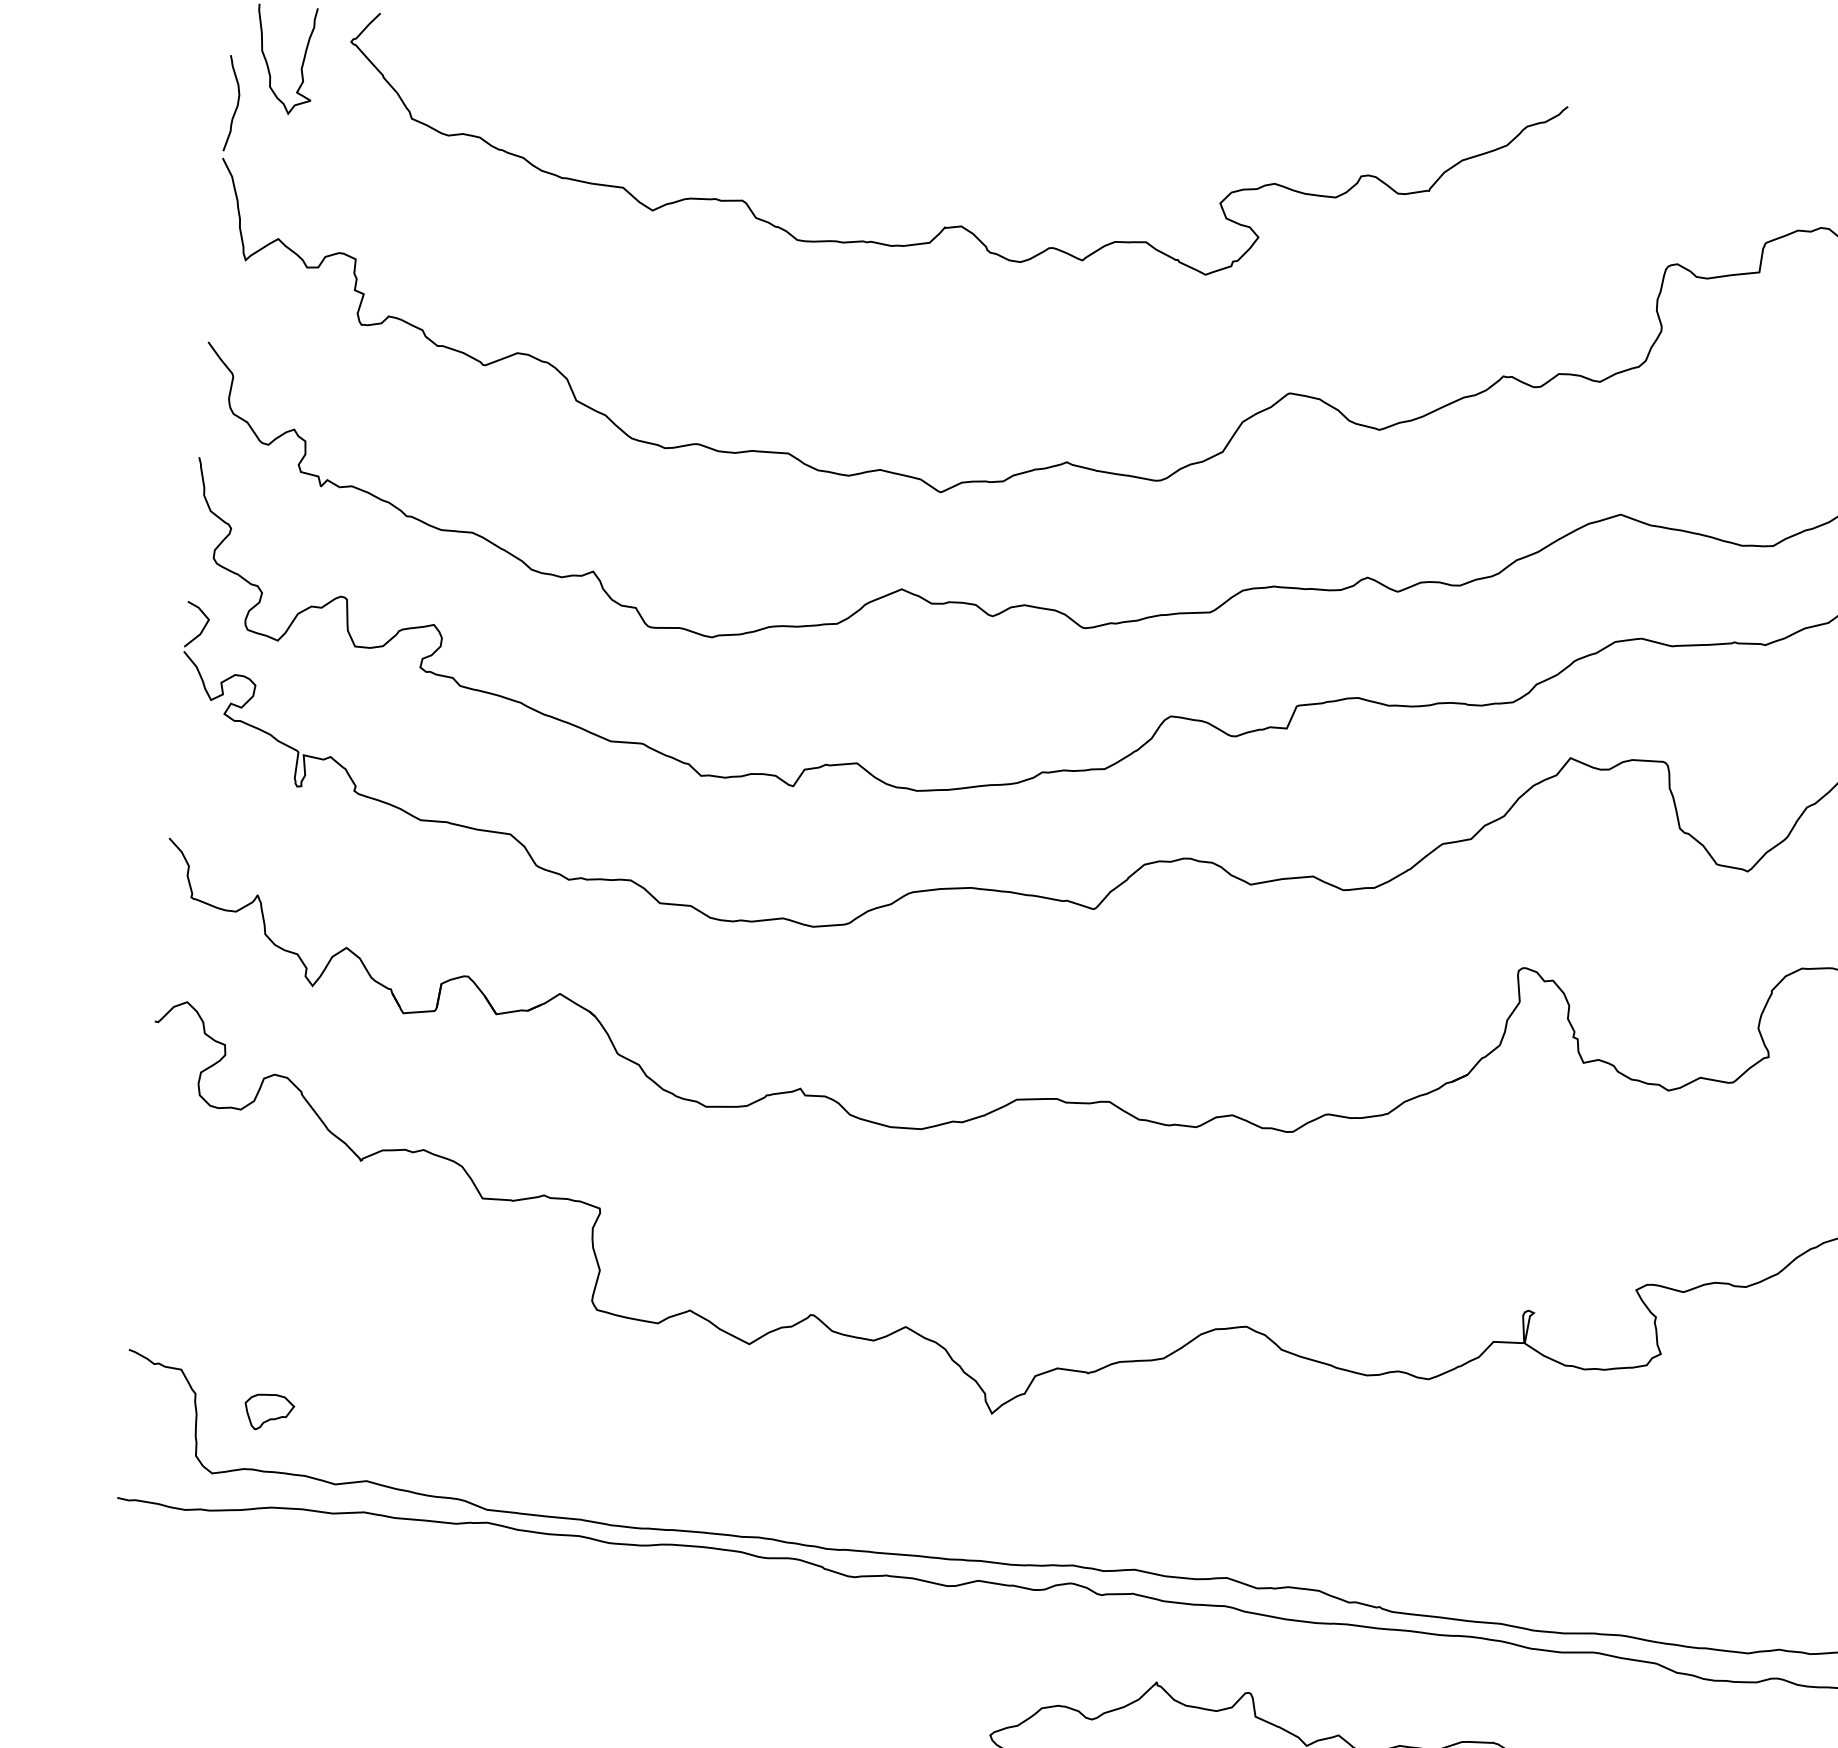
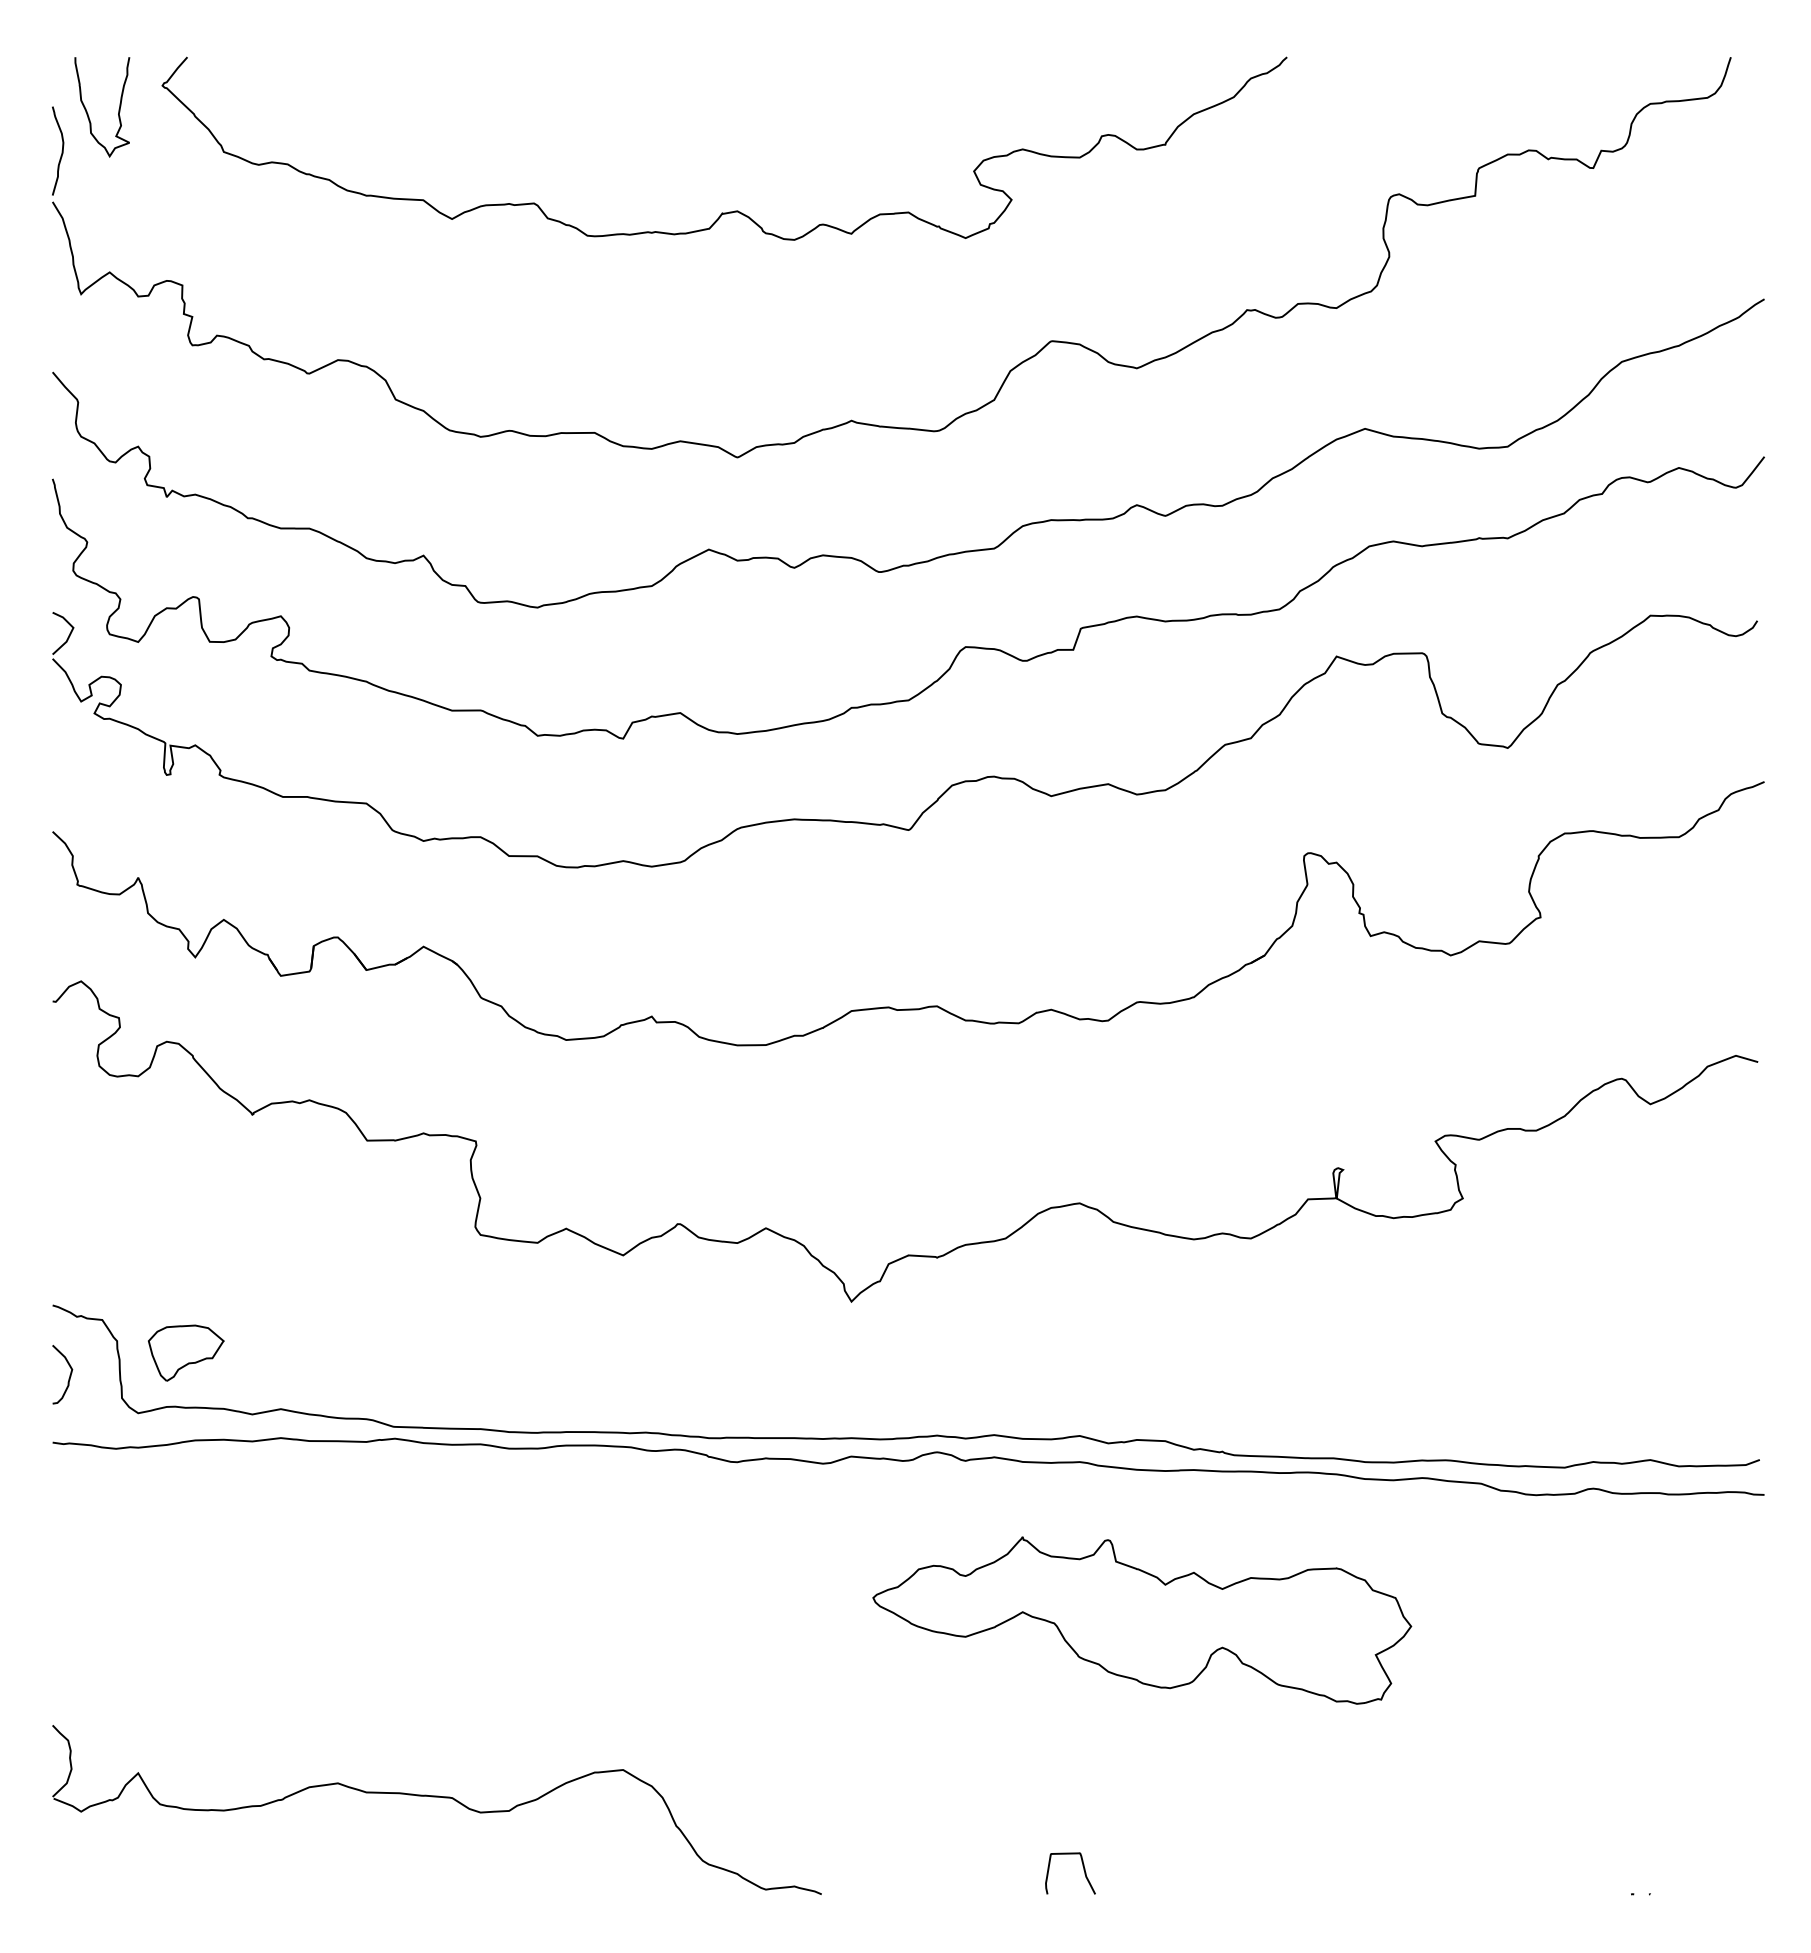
part: (269, 1411) -> (186, 1352), size x1.67
curve: (141, 1426) -> (69, 1375), added

